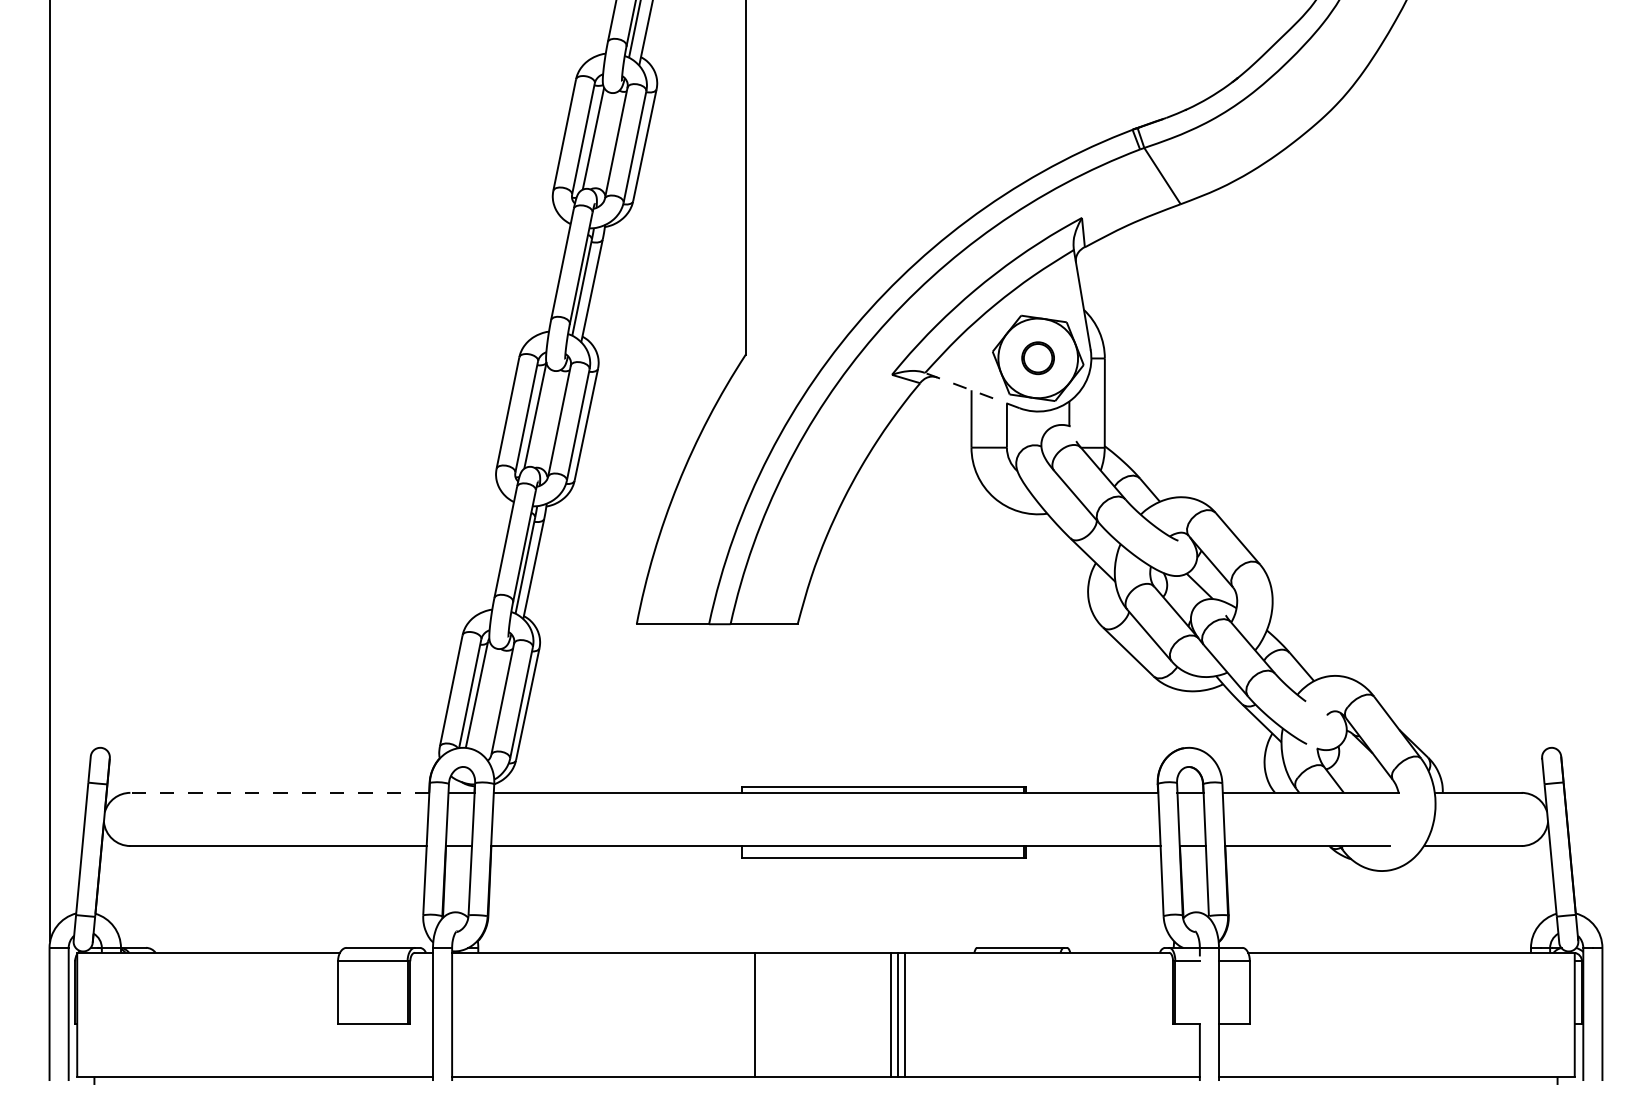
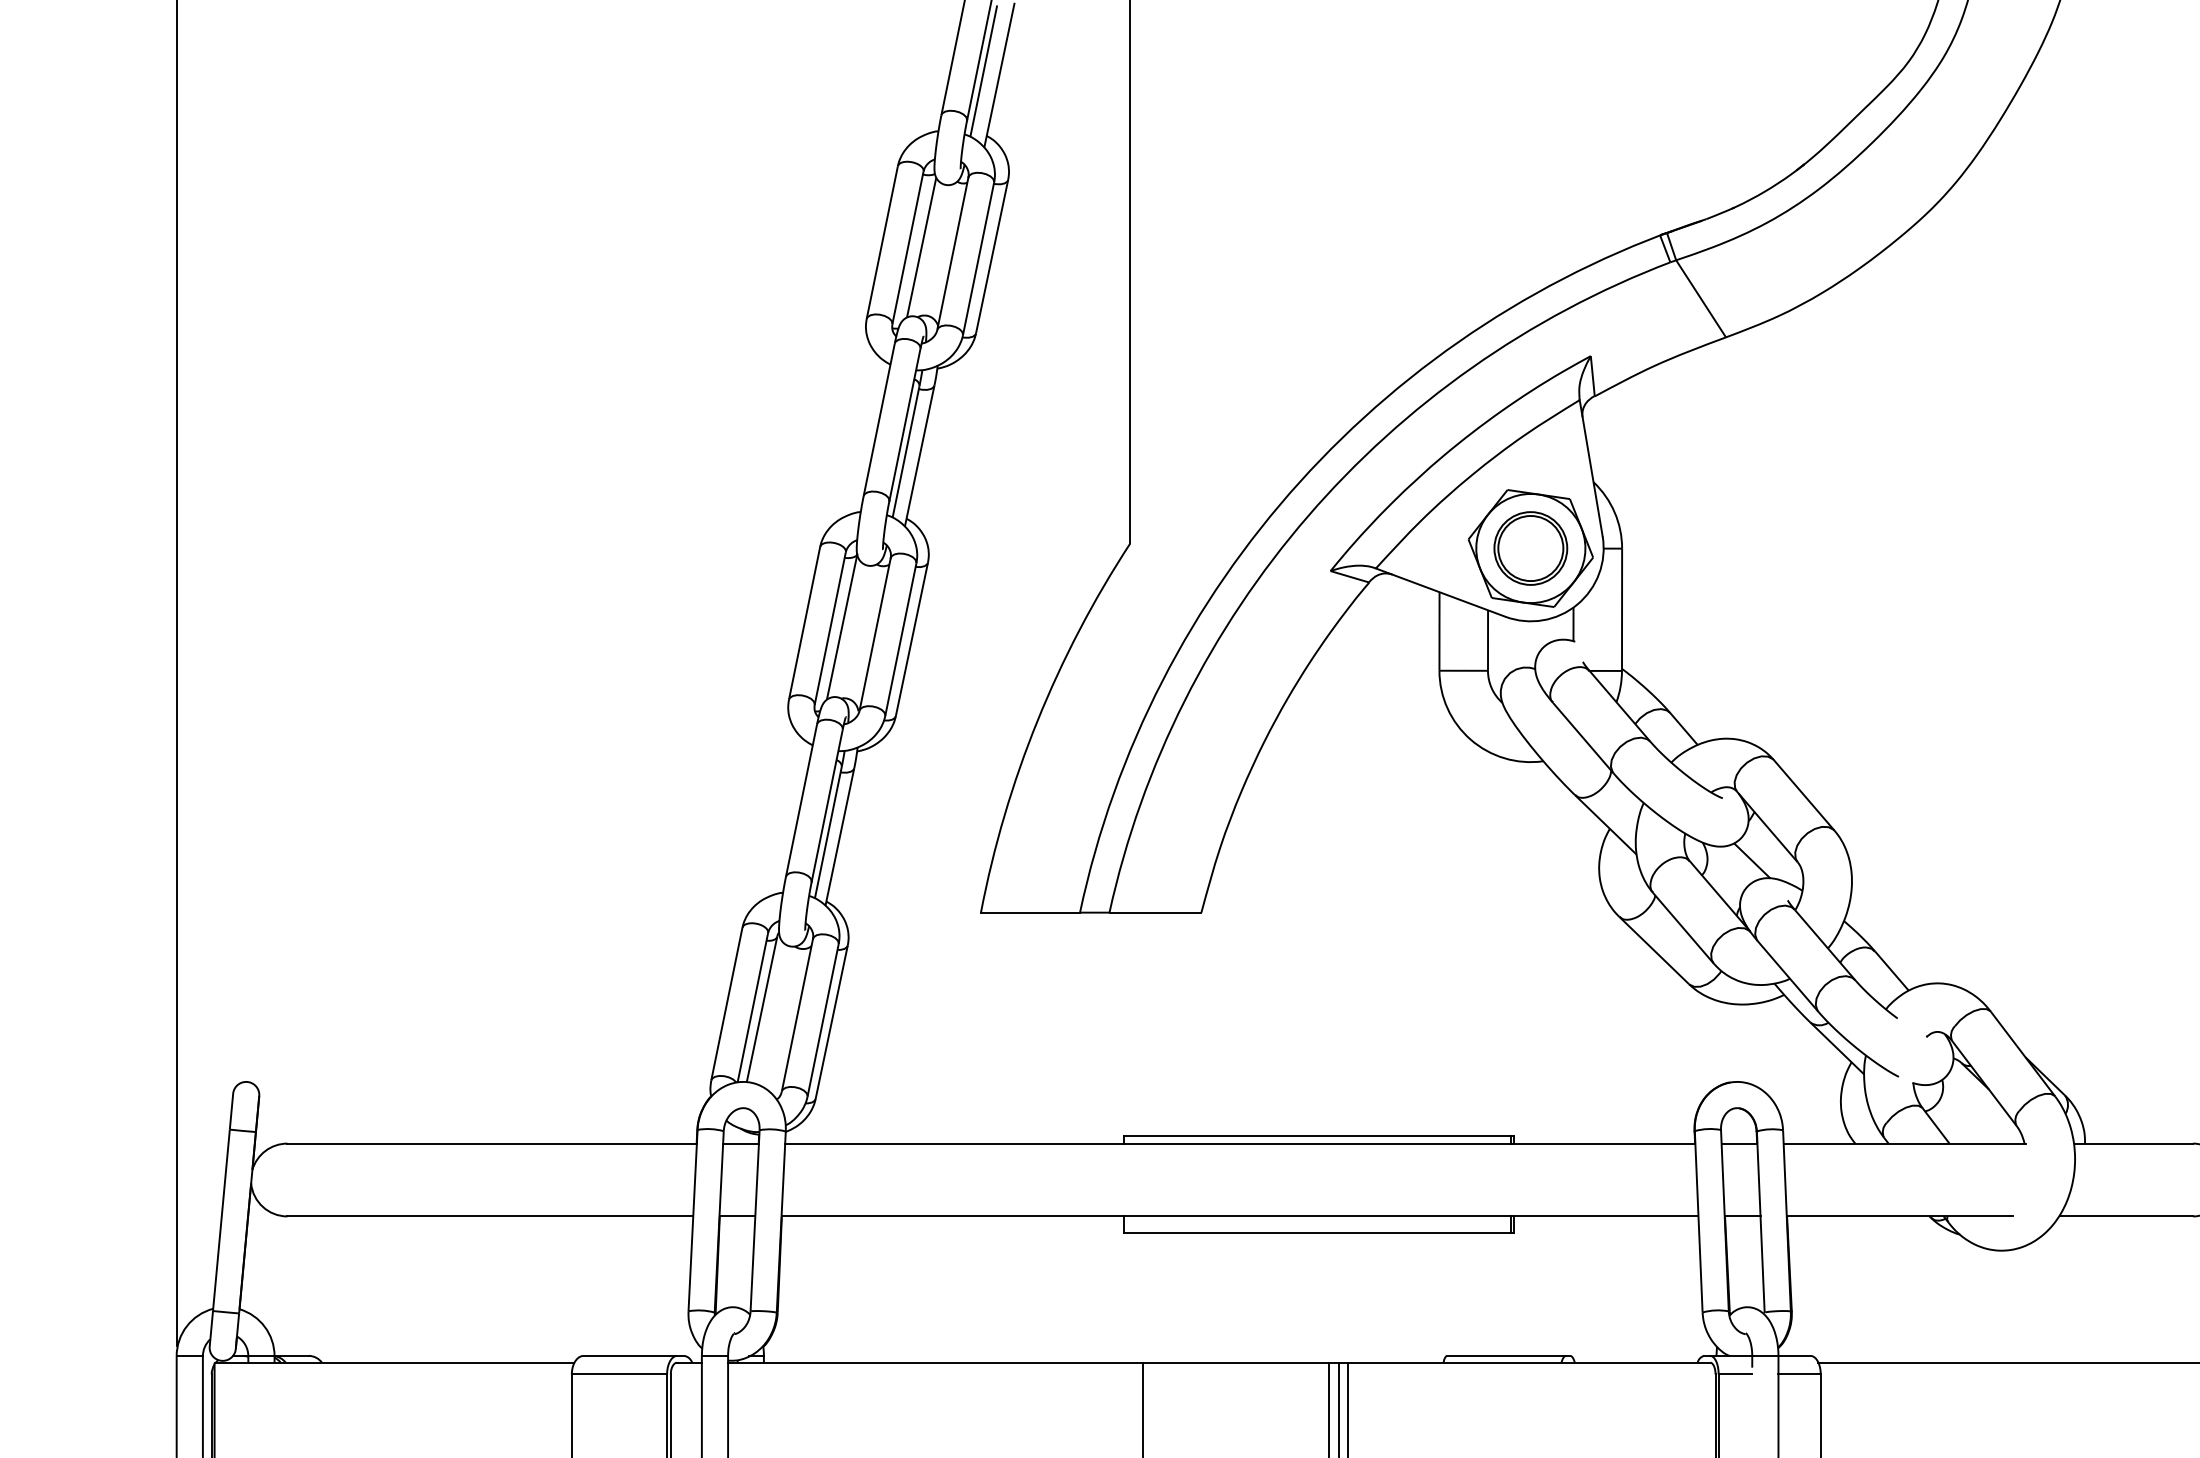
part: (1037, 357) -> (1529, 547), size x1.67
line: (971, 390) -> (1439, 592), dashed -> solid
line: (279, 792) -> (491, 1143), dashed -> solid

